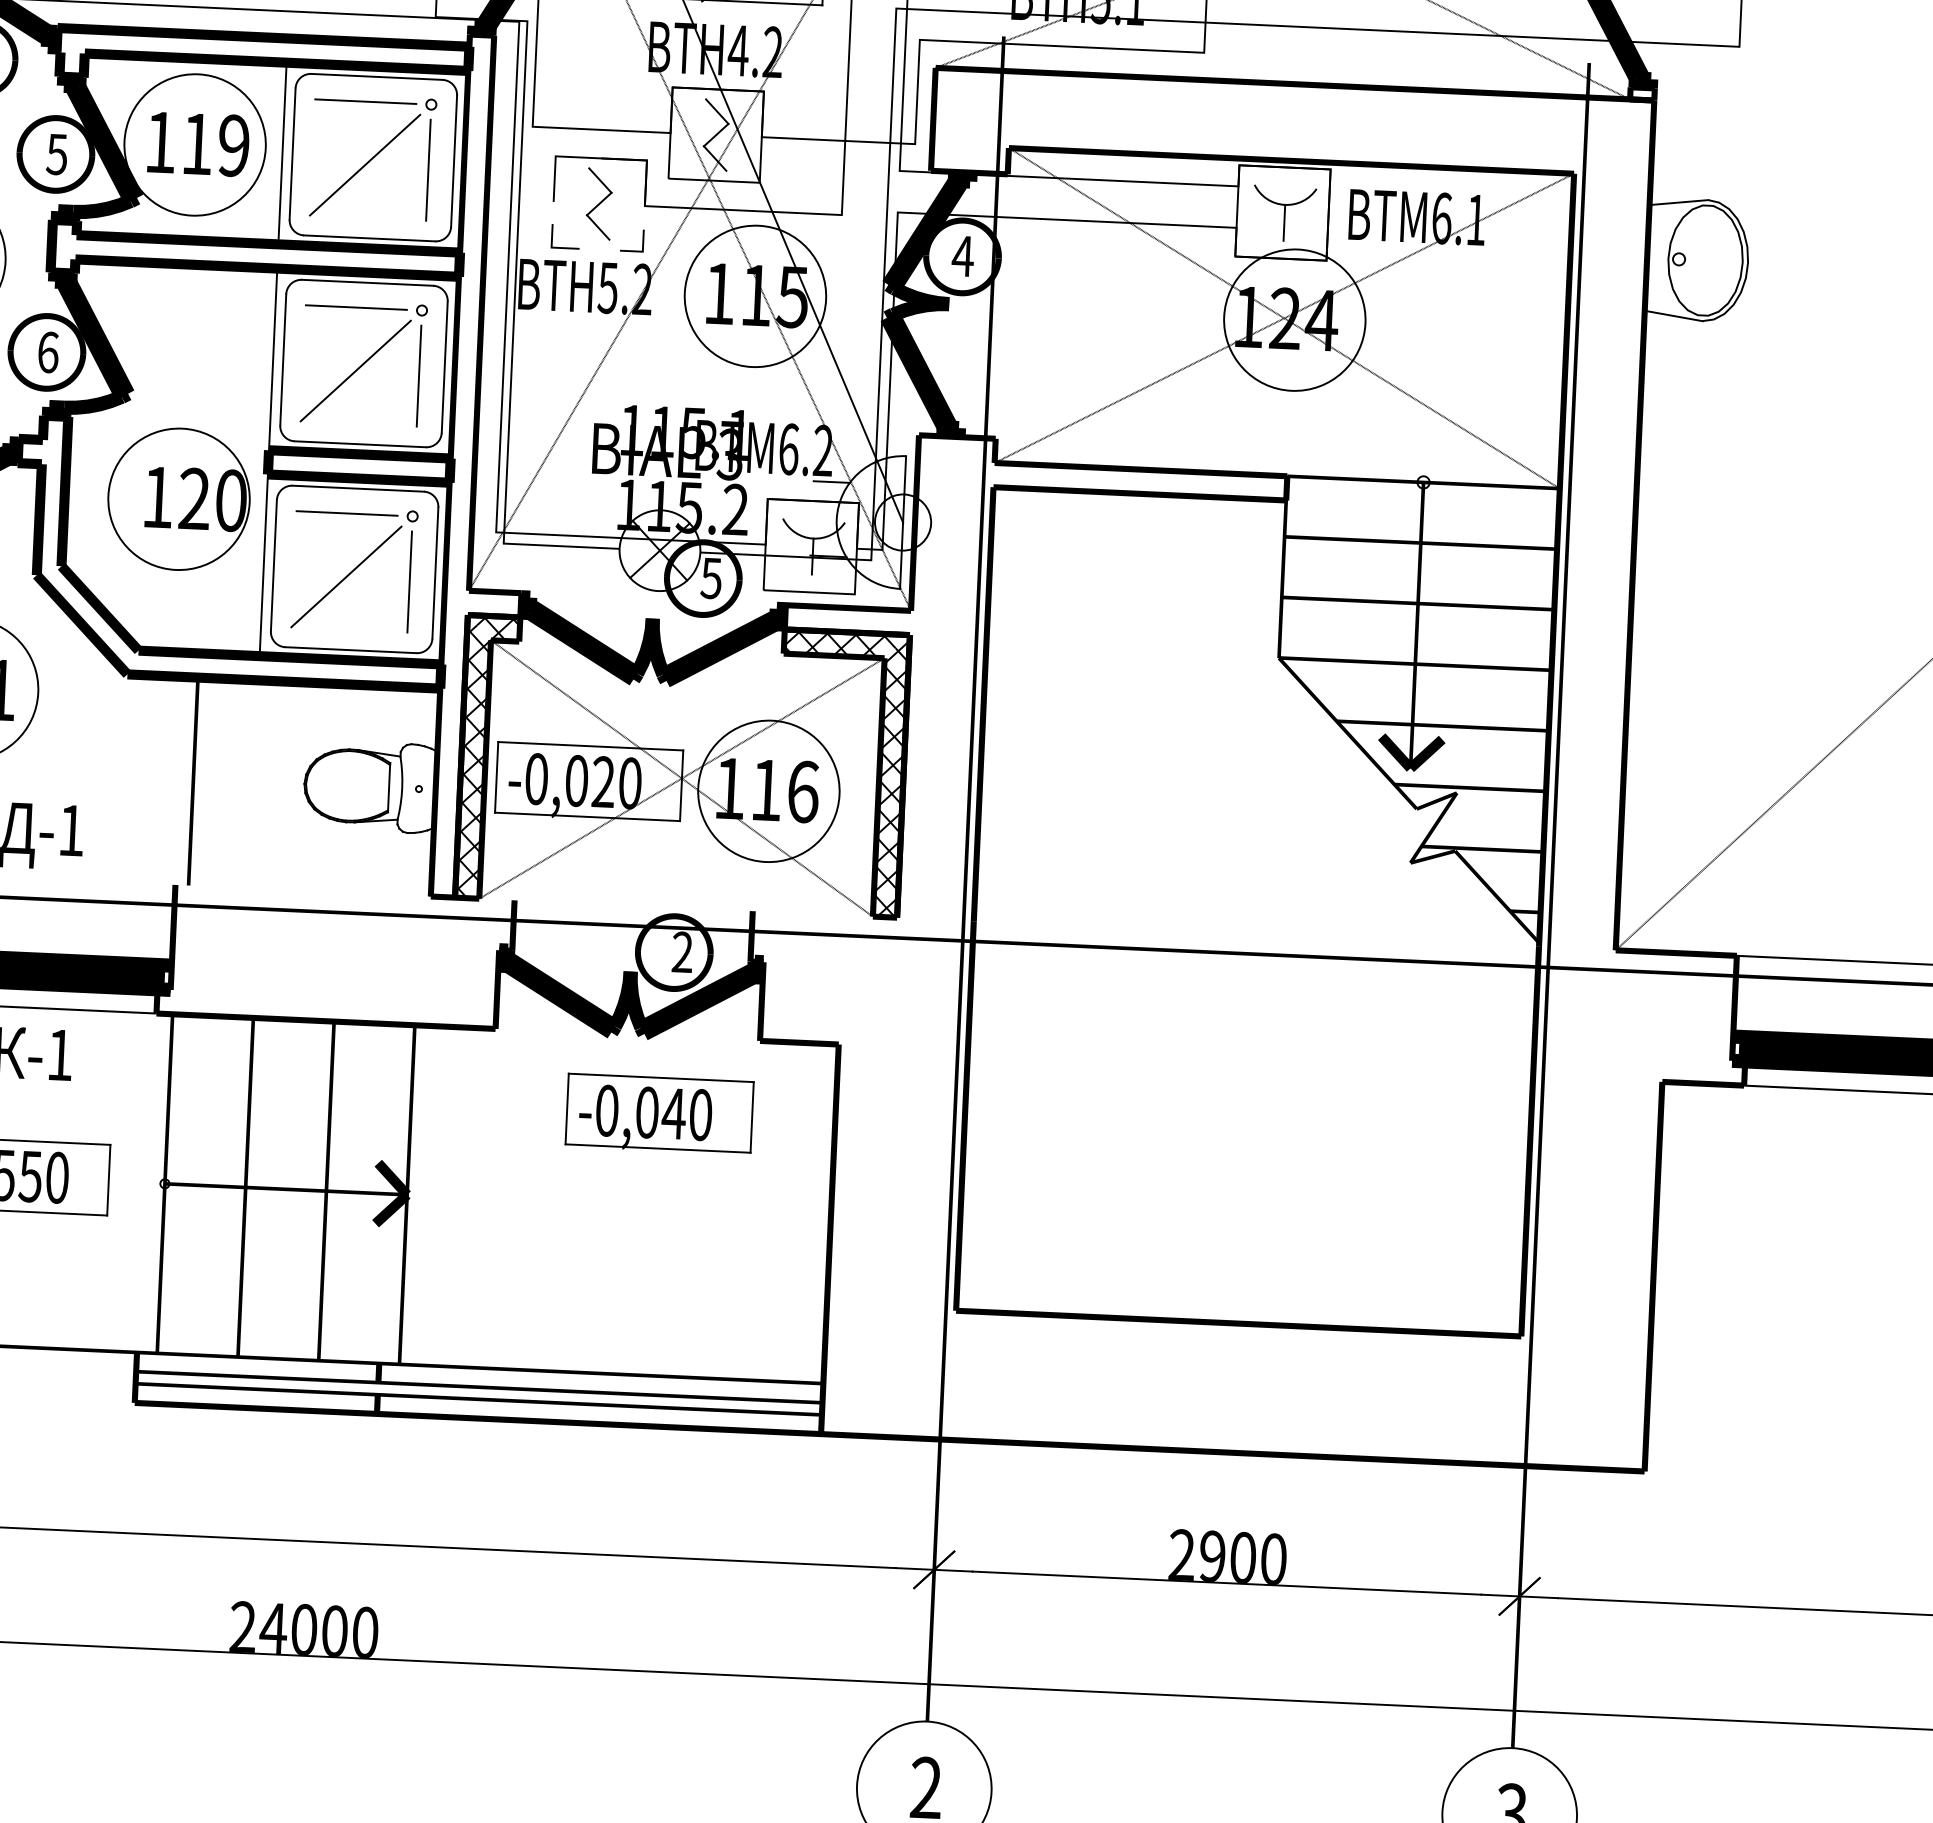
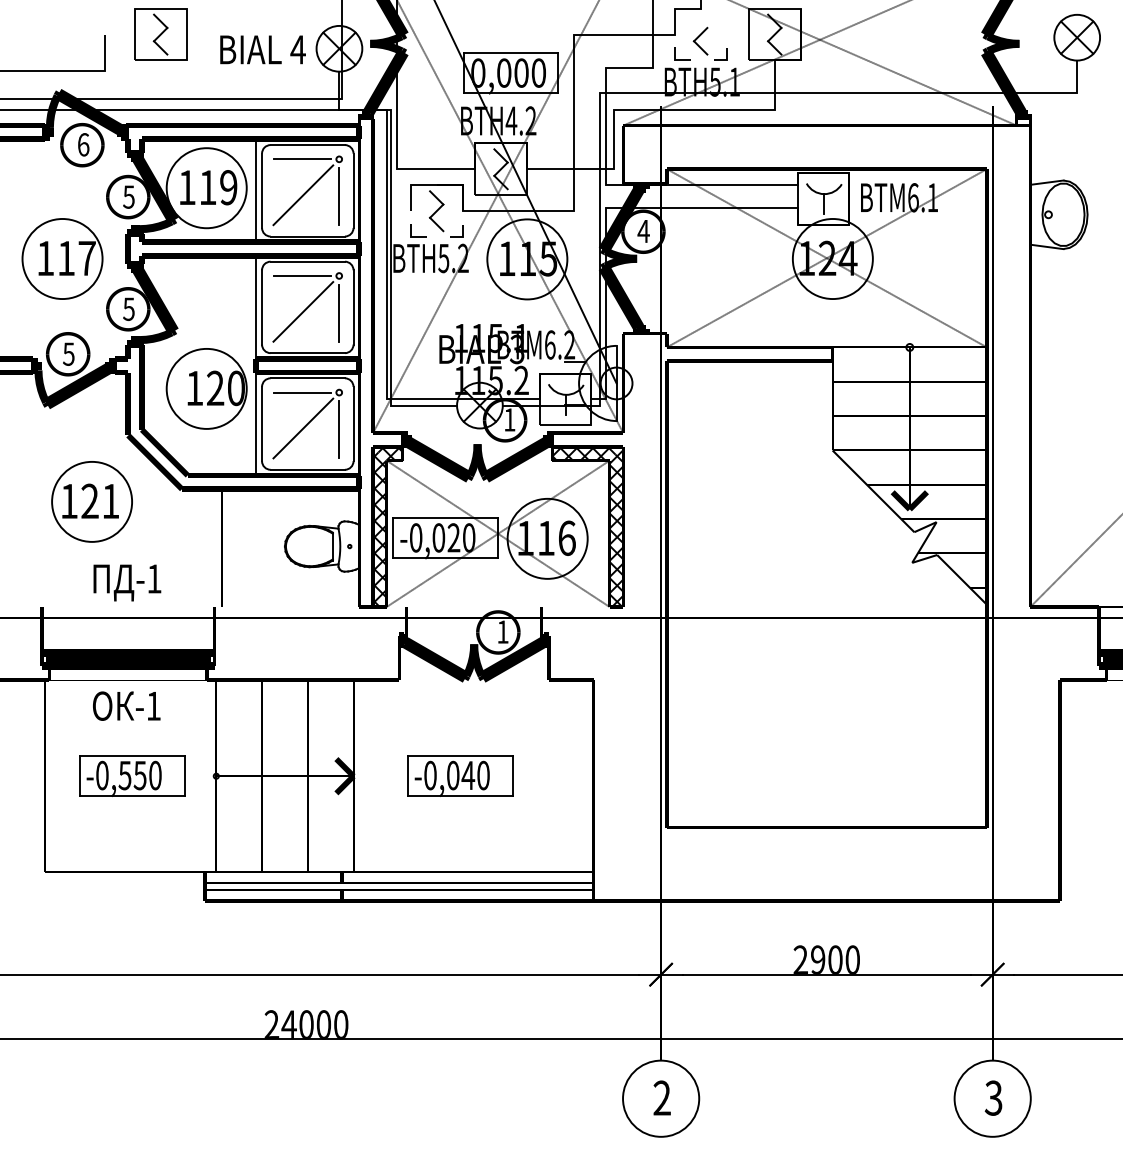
text: (47, 351) -> (128, 308), 6 -> 5
text: (711, 577) -> (509, 419), 5 -> 1
text: (681, 951) -> (502, 631), 2 -> 1
part: (660, 1113) -> (460, 775), moved

